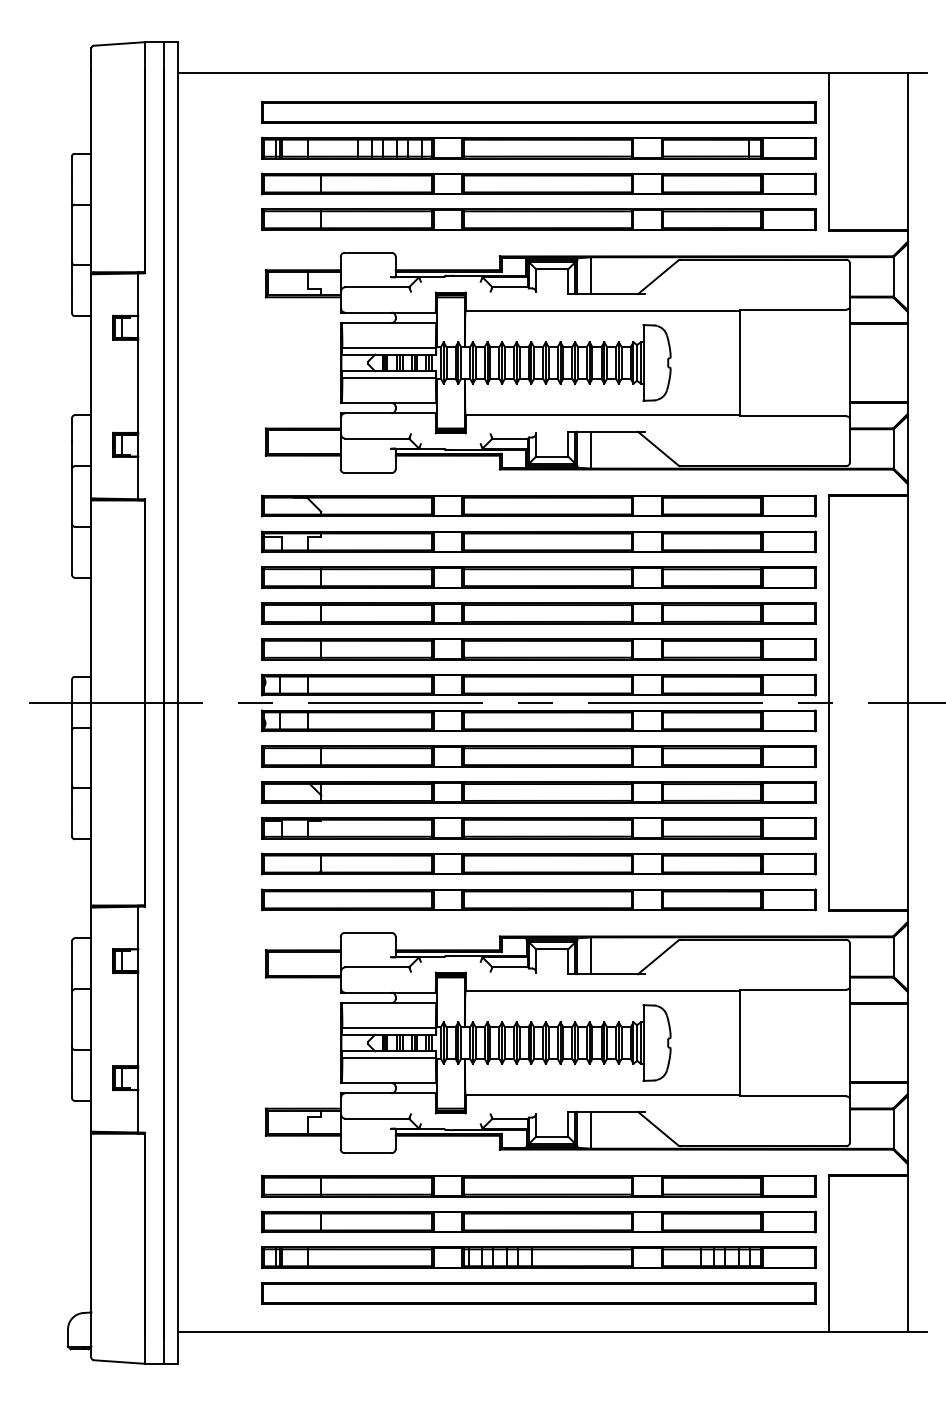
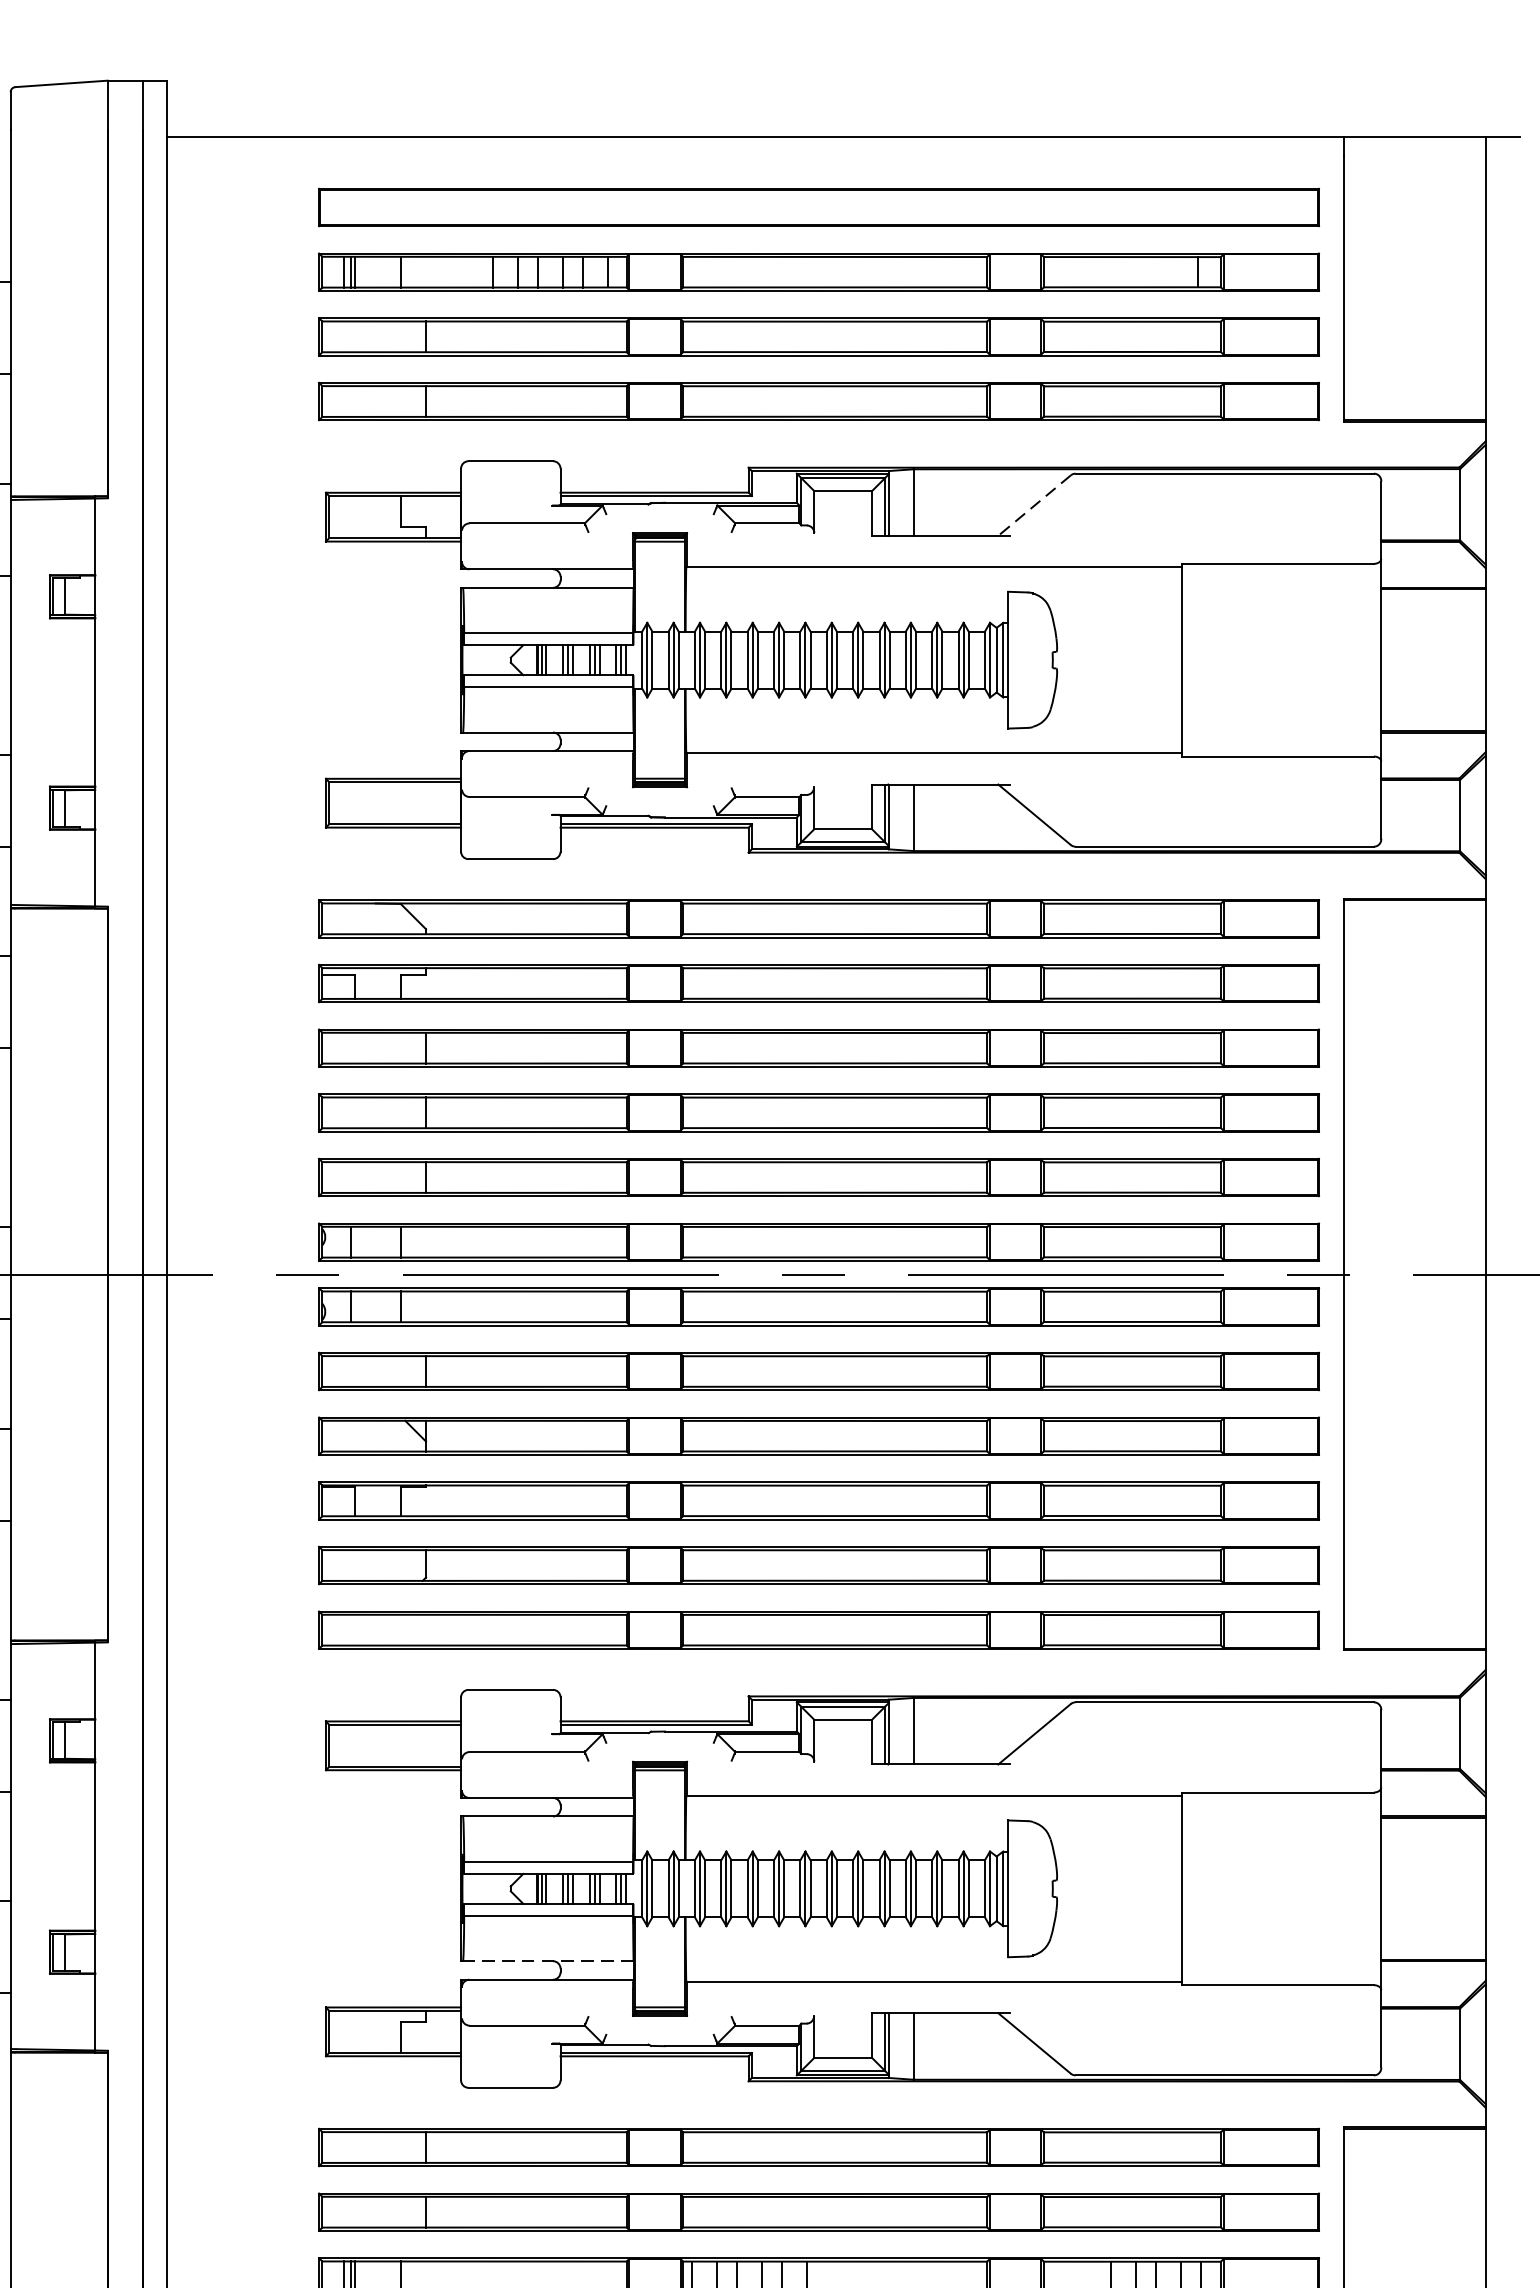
line: (657, 277) -> (1033, 505), solid -> dashed
line: (388, 1083) -> (547, 1961), solid -> dashed

